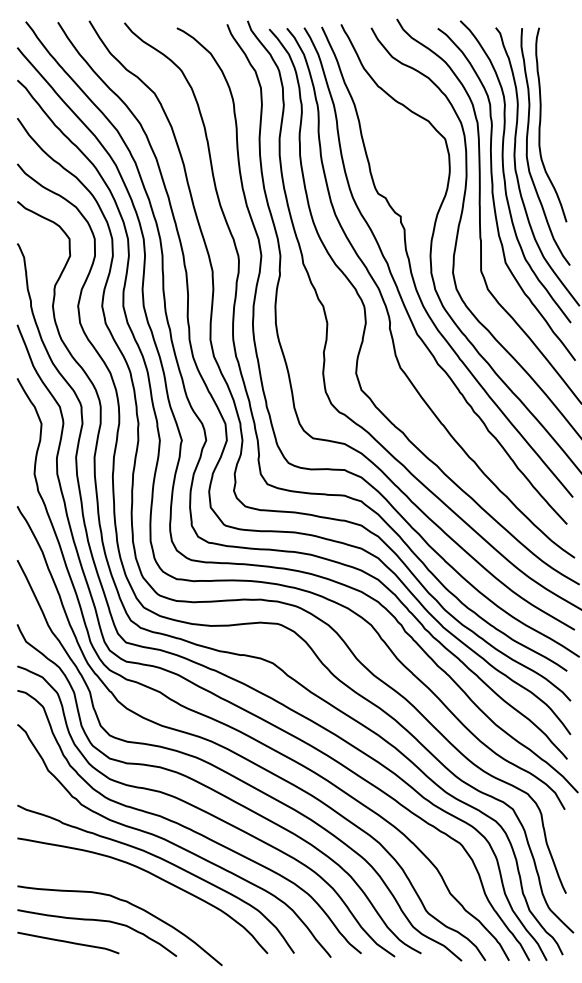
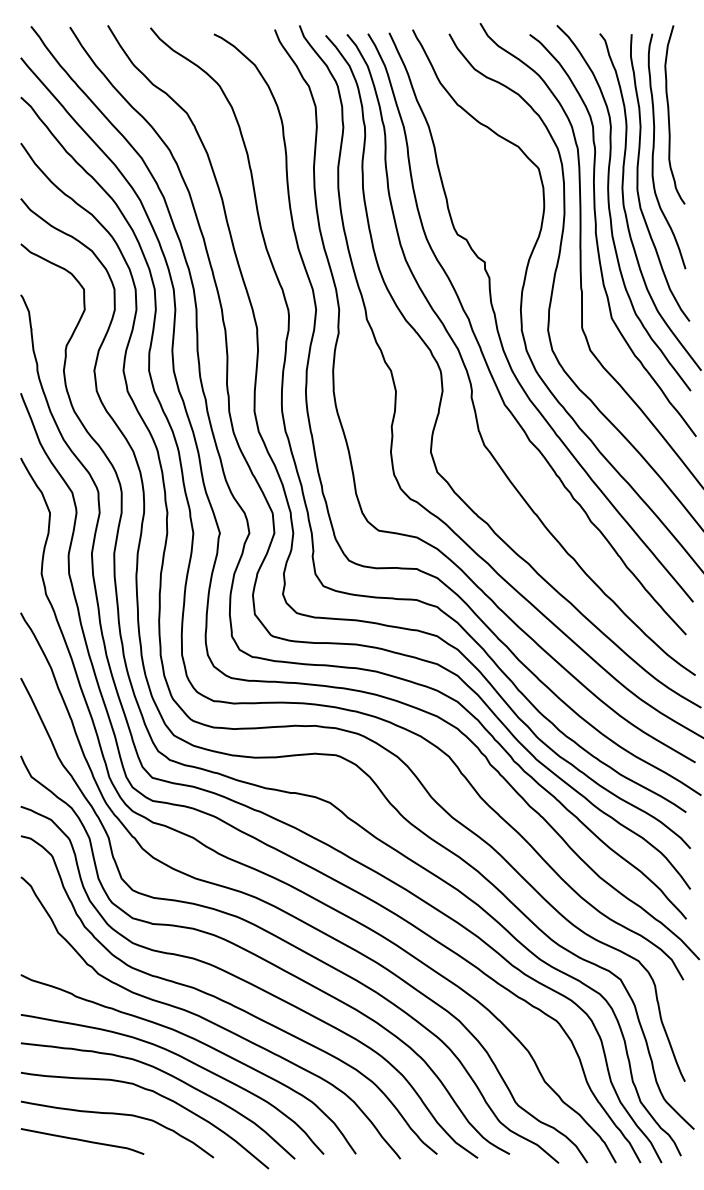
curve: (553, 94) -> (669, 114), added
curve: (141, 889) -> (171, 1076), added

